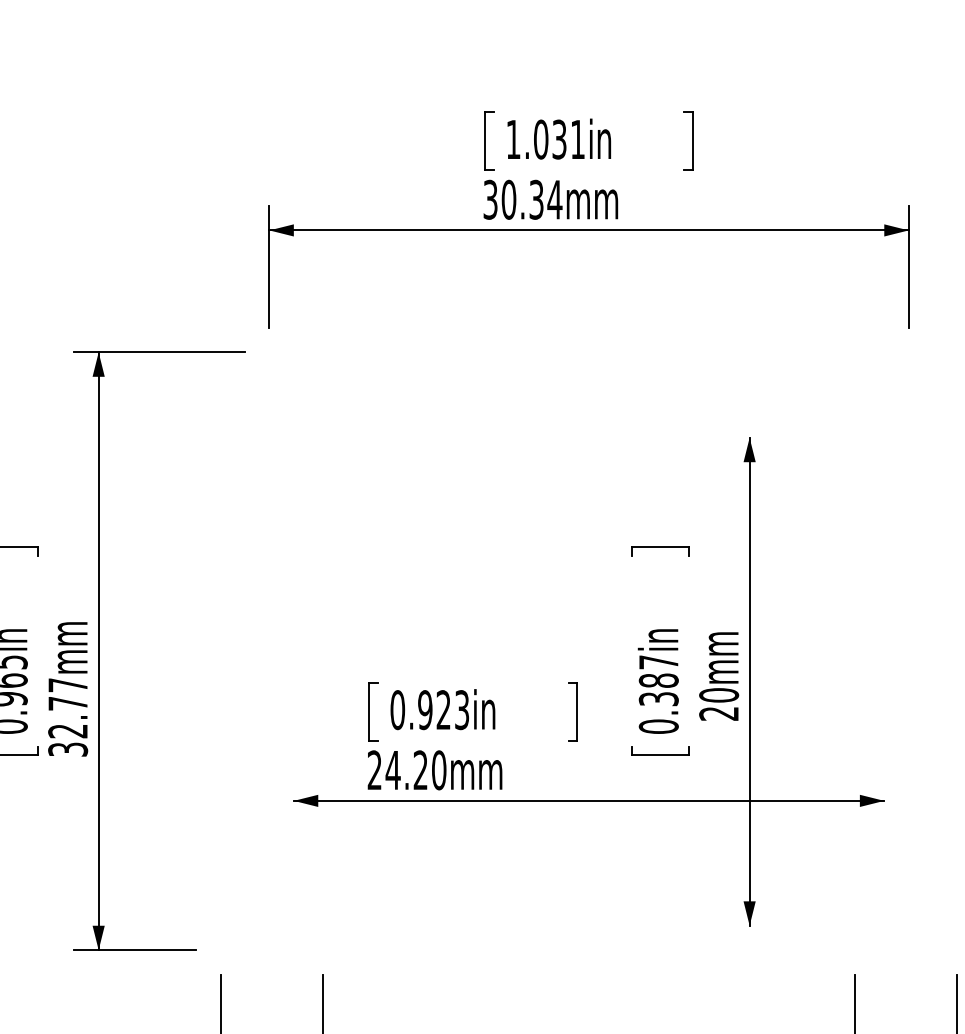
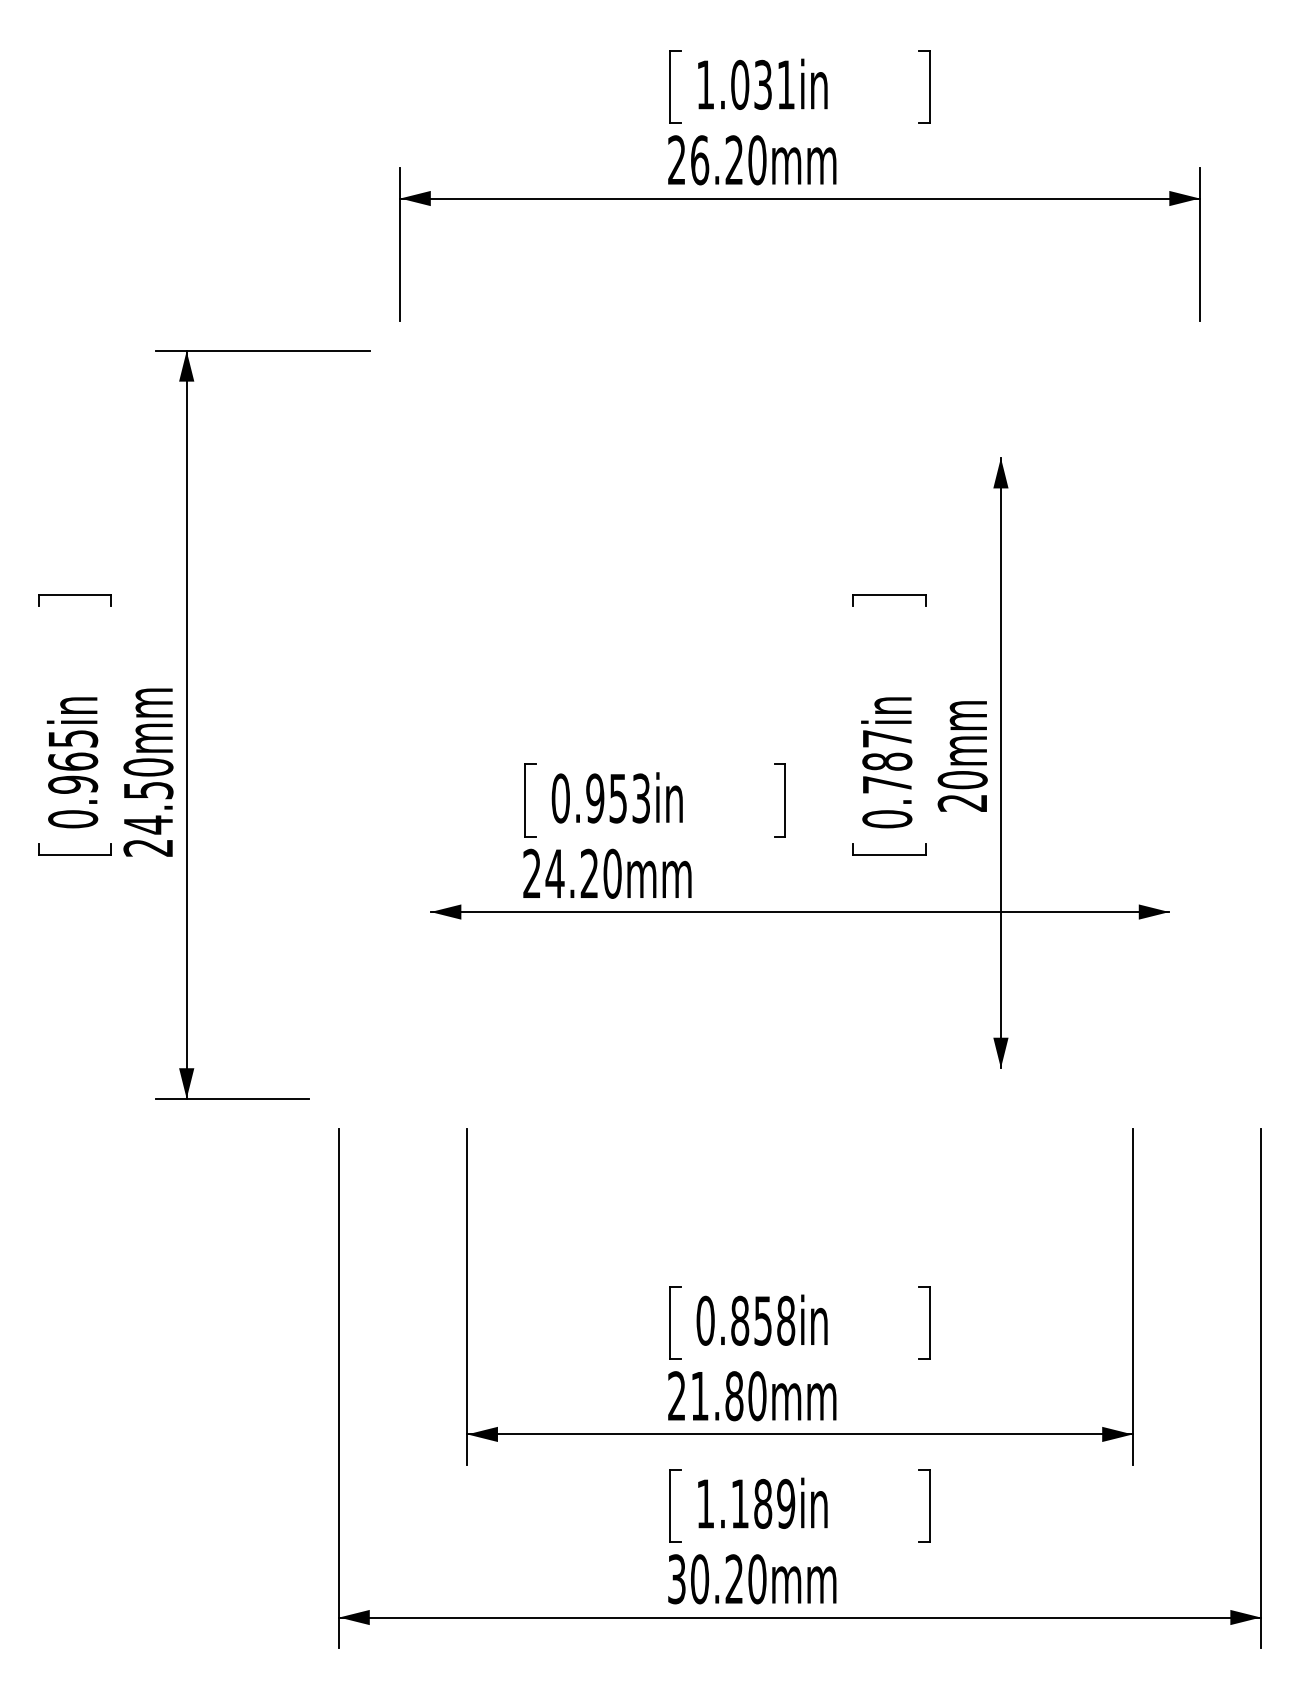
text: (523, 200) -> (717, 160), 30.34mm -> 26.20mm
text: (658, 698) -> (887, 784), 0.387in -> 0.787in
text: (443, 710) -> (617, 798), 0.923in -> 0.953in
text: (68, 717) -> (148, 807), 32.77mm -> 24.50mm

